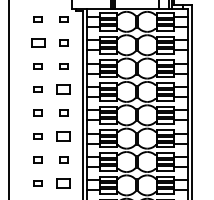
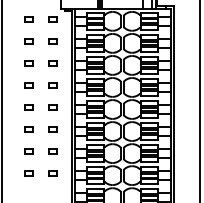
part: (37, 43) -> (28, 41), size x0.62
part: (62, 89) -> (52, 85), size x0.62
part: (62, 136) -> (52, 129), size x0.62
part: (62, 183) -> (52, 173), size x0.62

